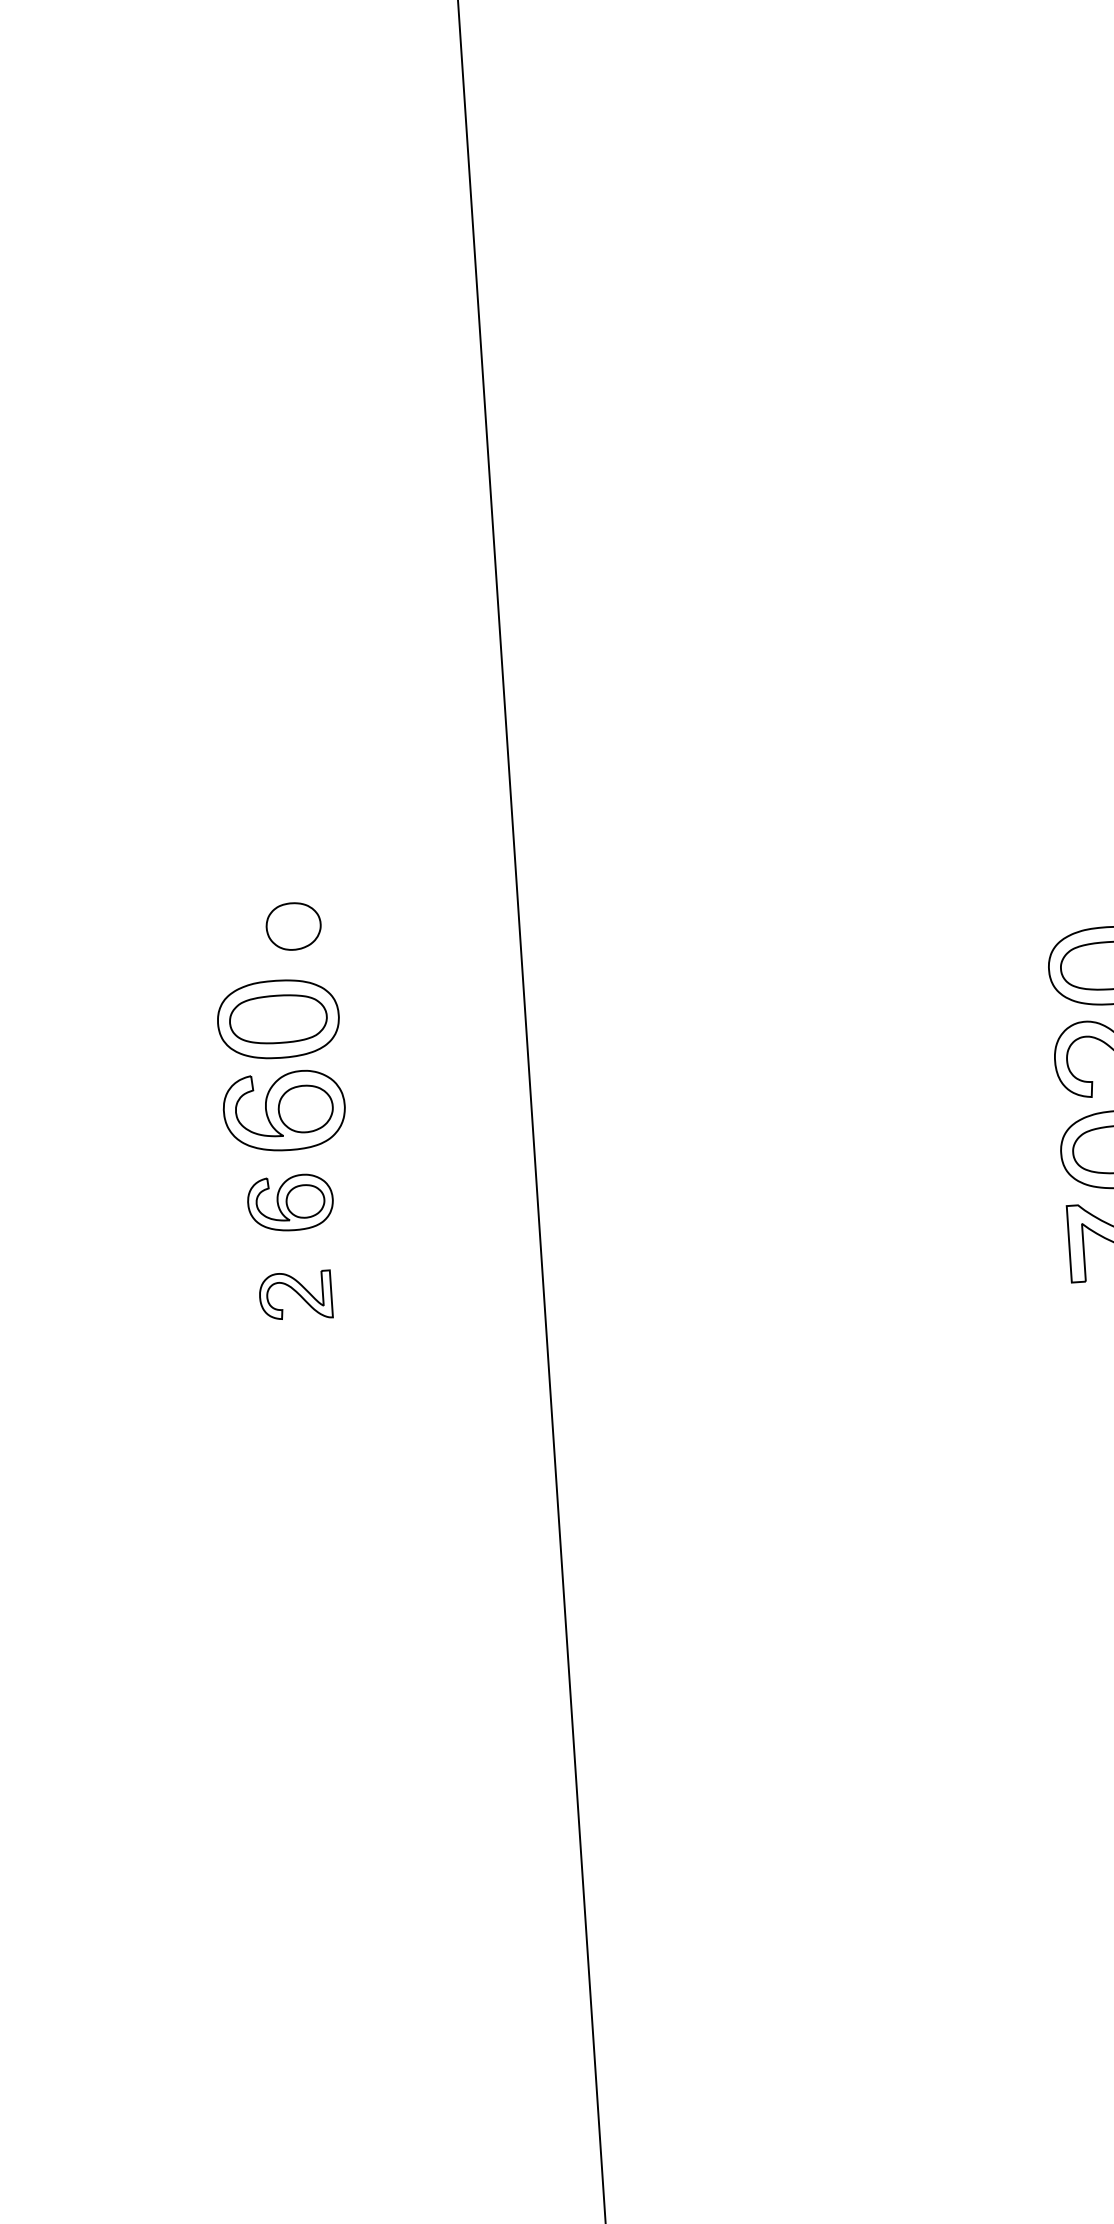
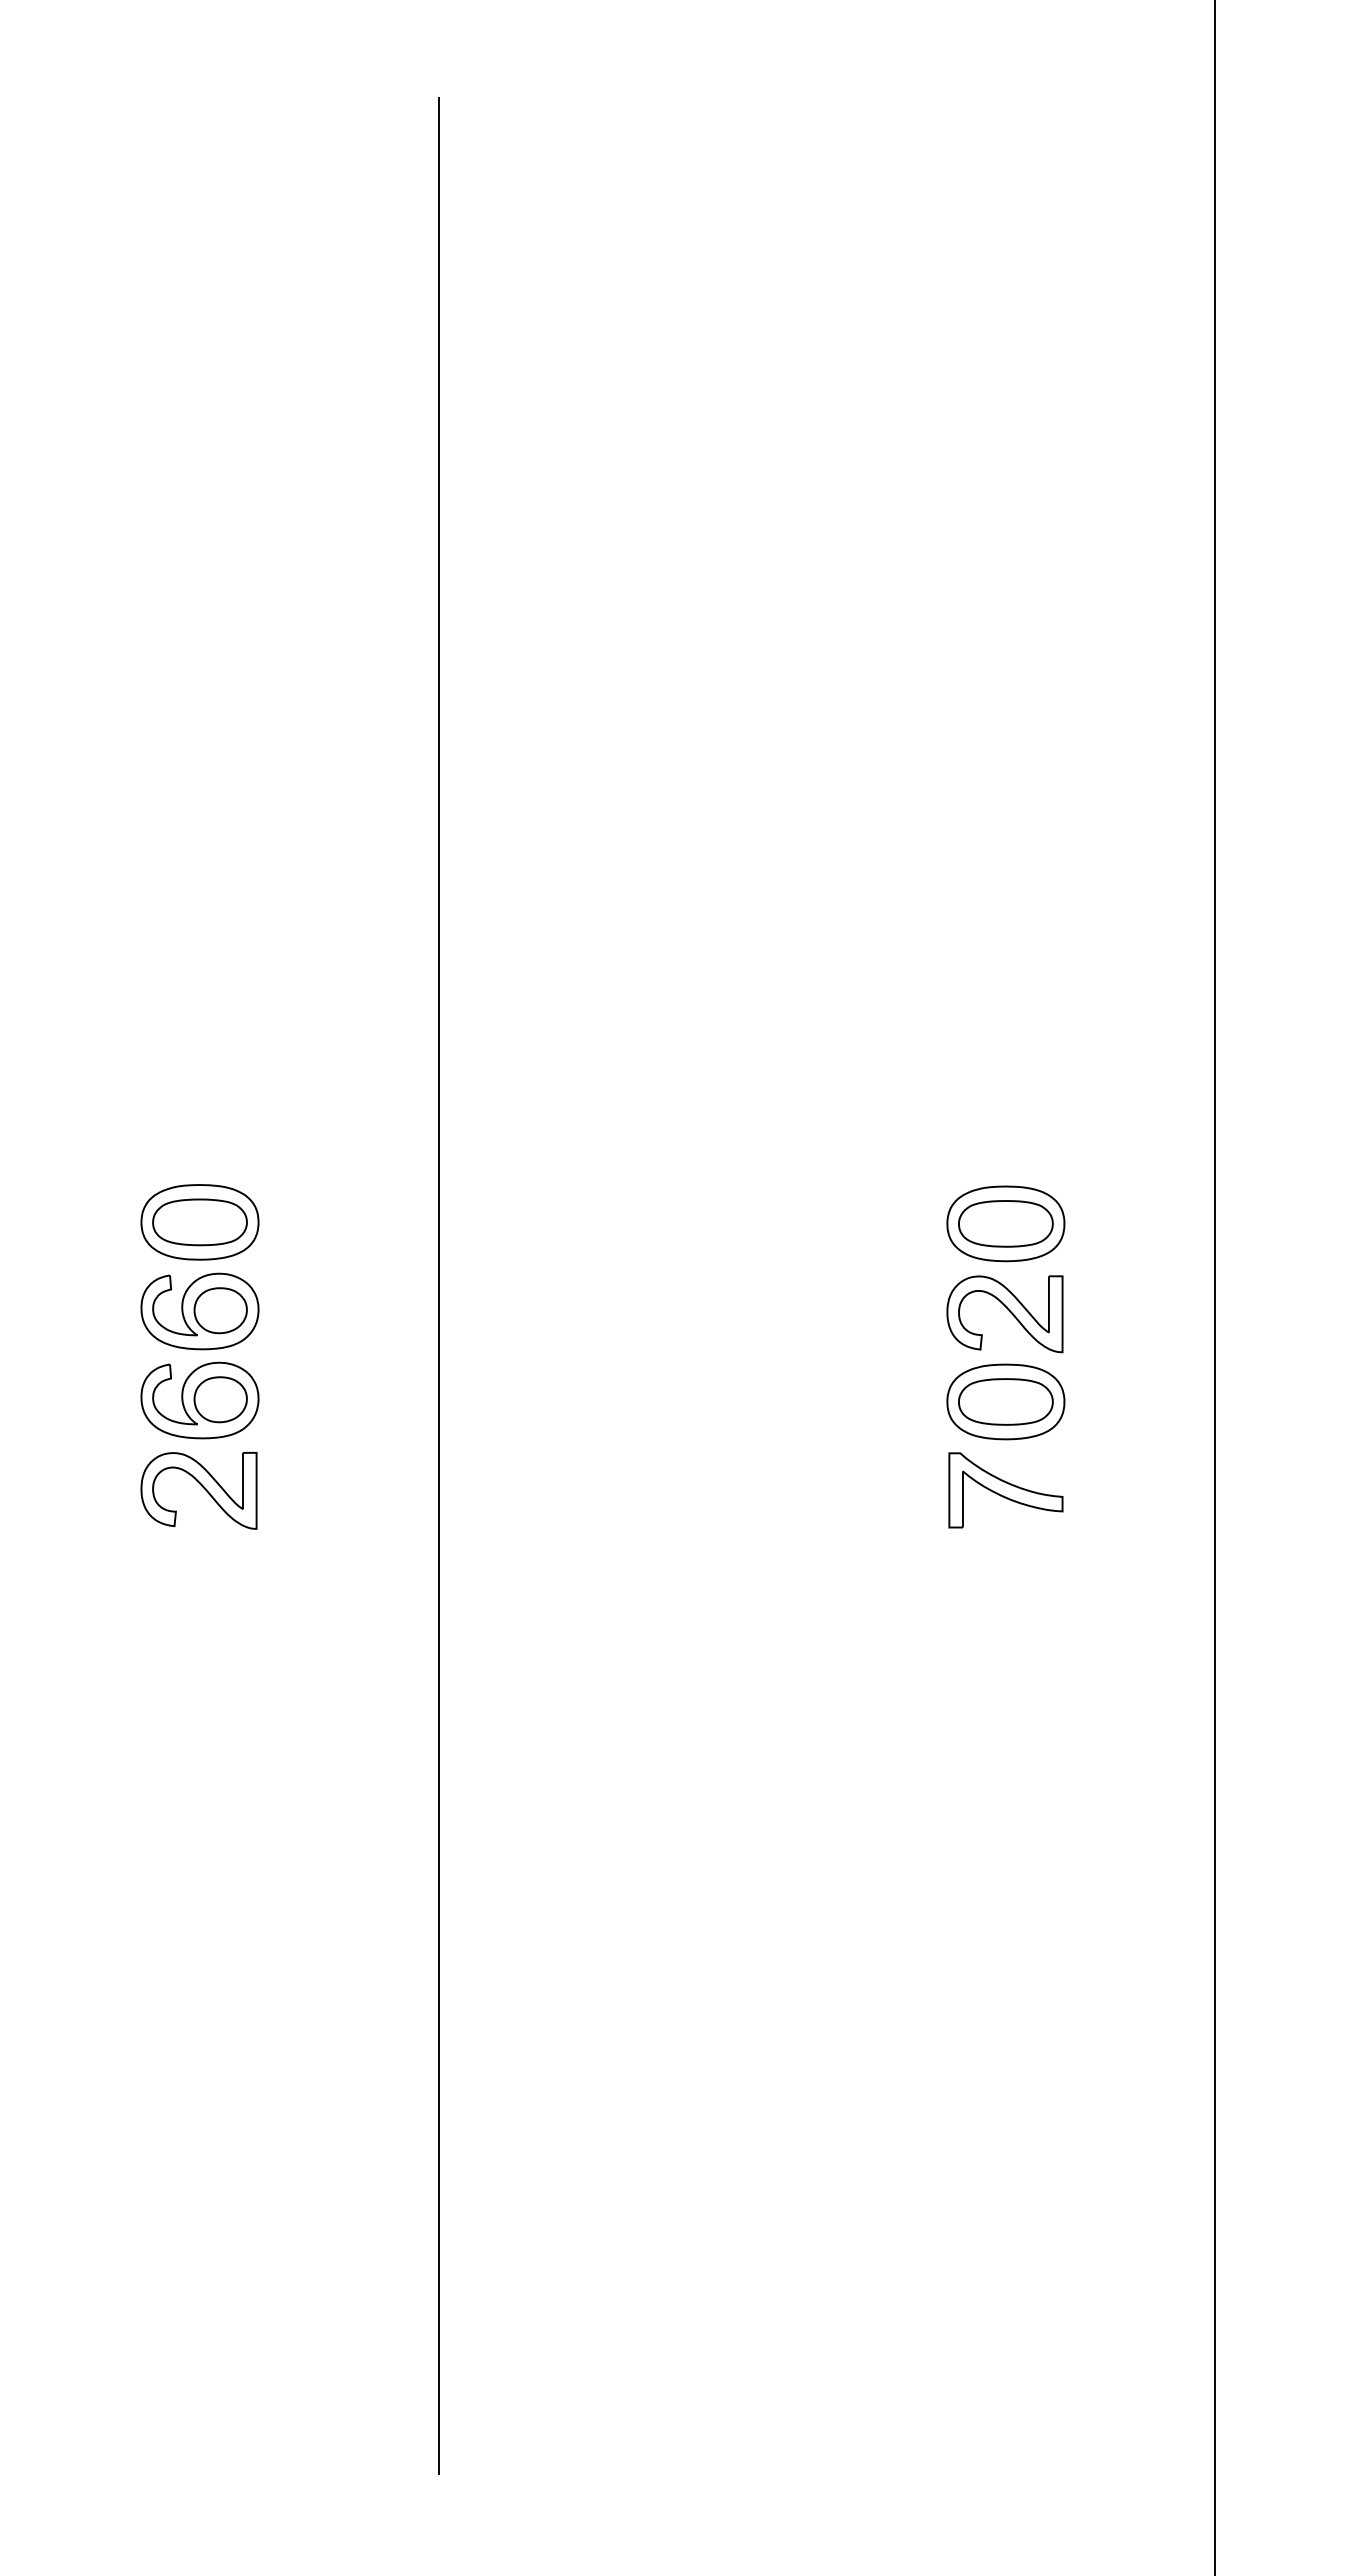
part: (293, 926) -> (220, 1133), removed
part: (290, 1202) -> (199, 1400), size x1.43
part: (295, 1295) -> (198, 1490), size x1.67

